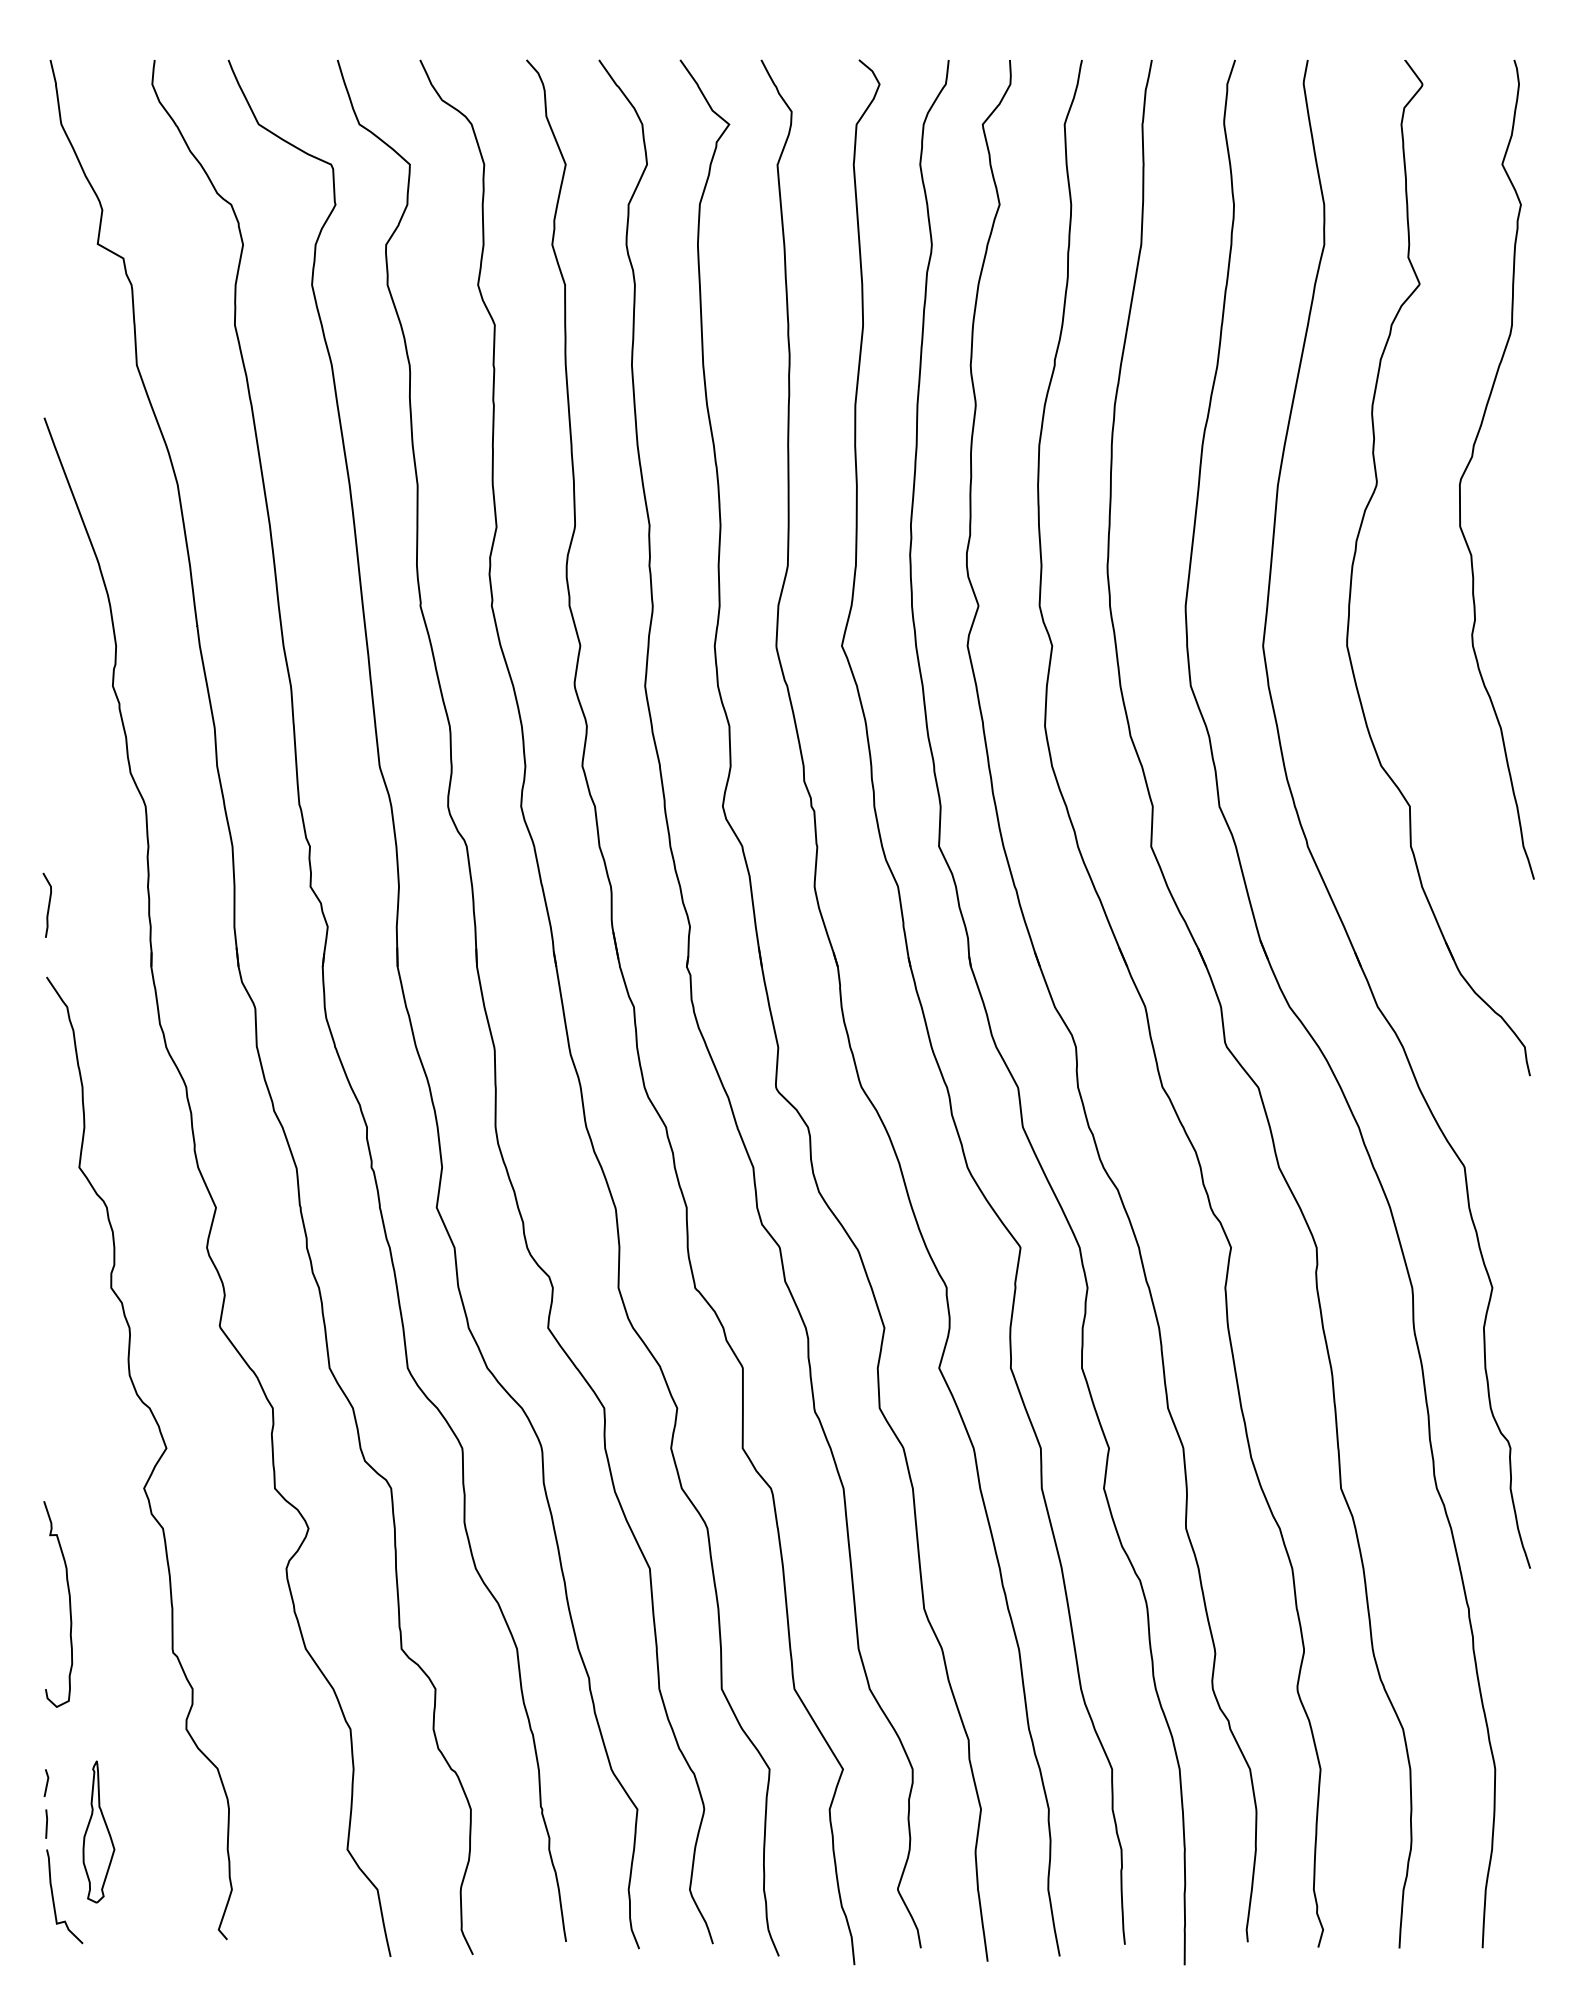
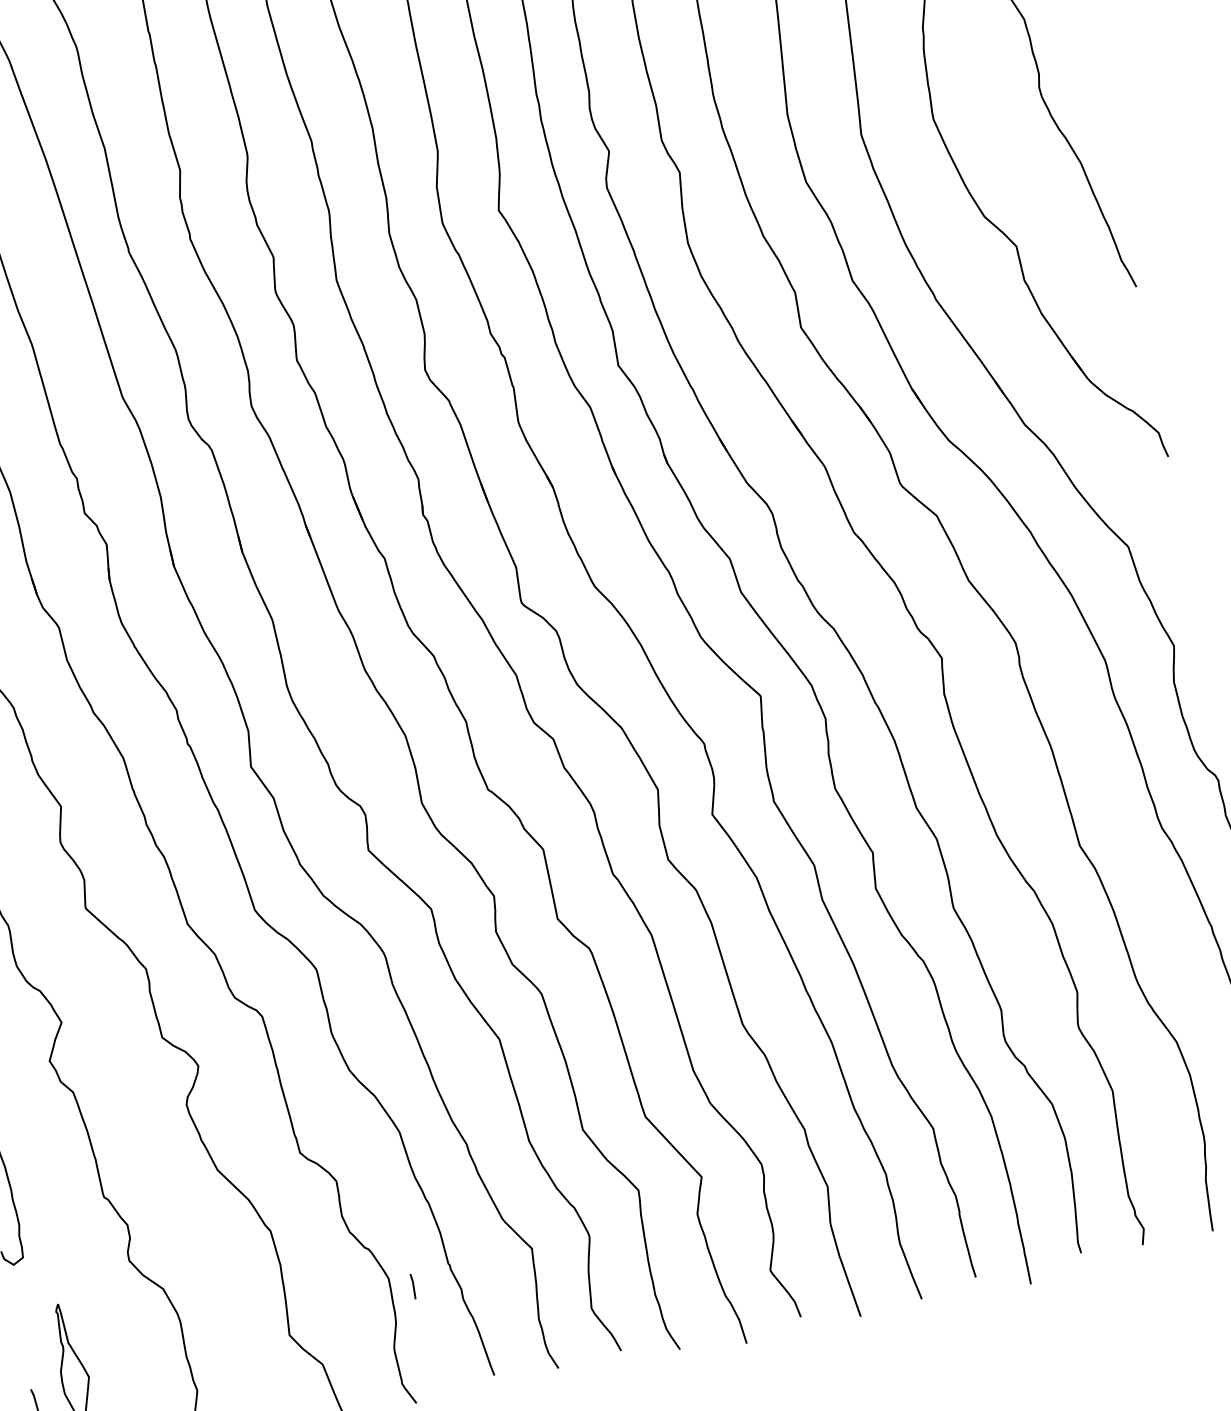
line: (46, 1782) -> (18, 1331), removed
line: (46, 1823) -> (413, 1286), moved

